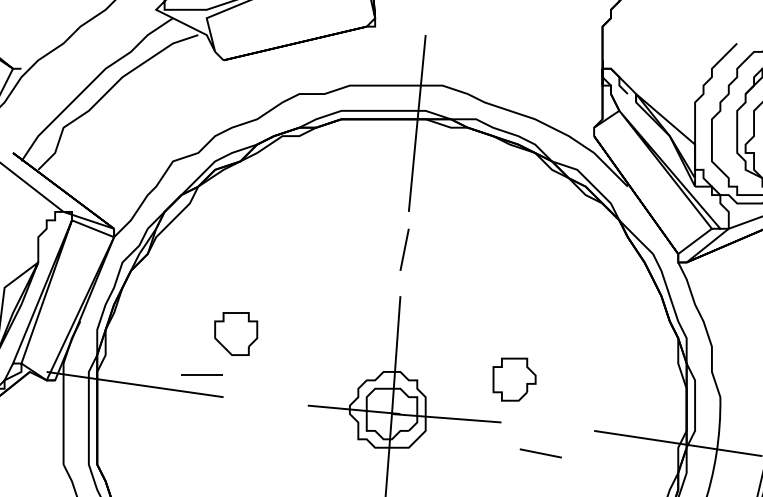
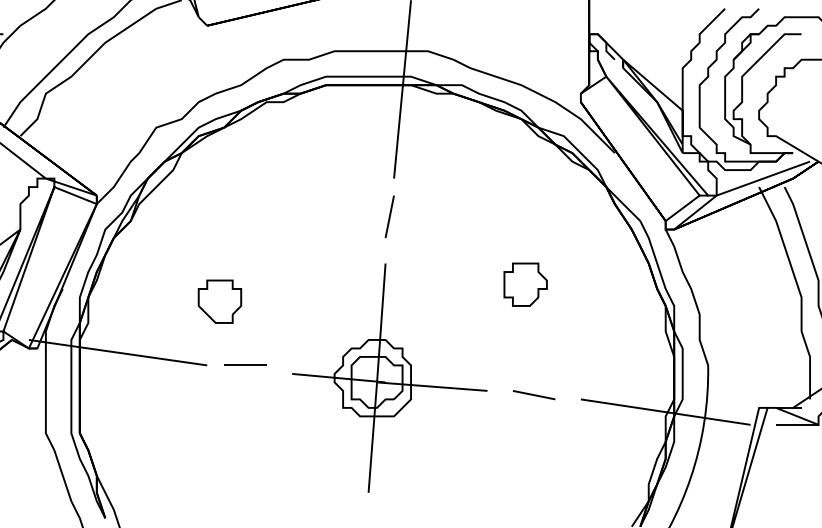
line: (202, 374) -> (245, 364), moved
part: (514, 379) -> (525, 284), moved
line: (540, 453) -> (533, 395), moved

